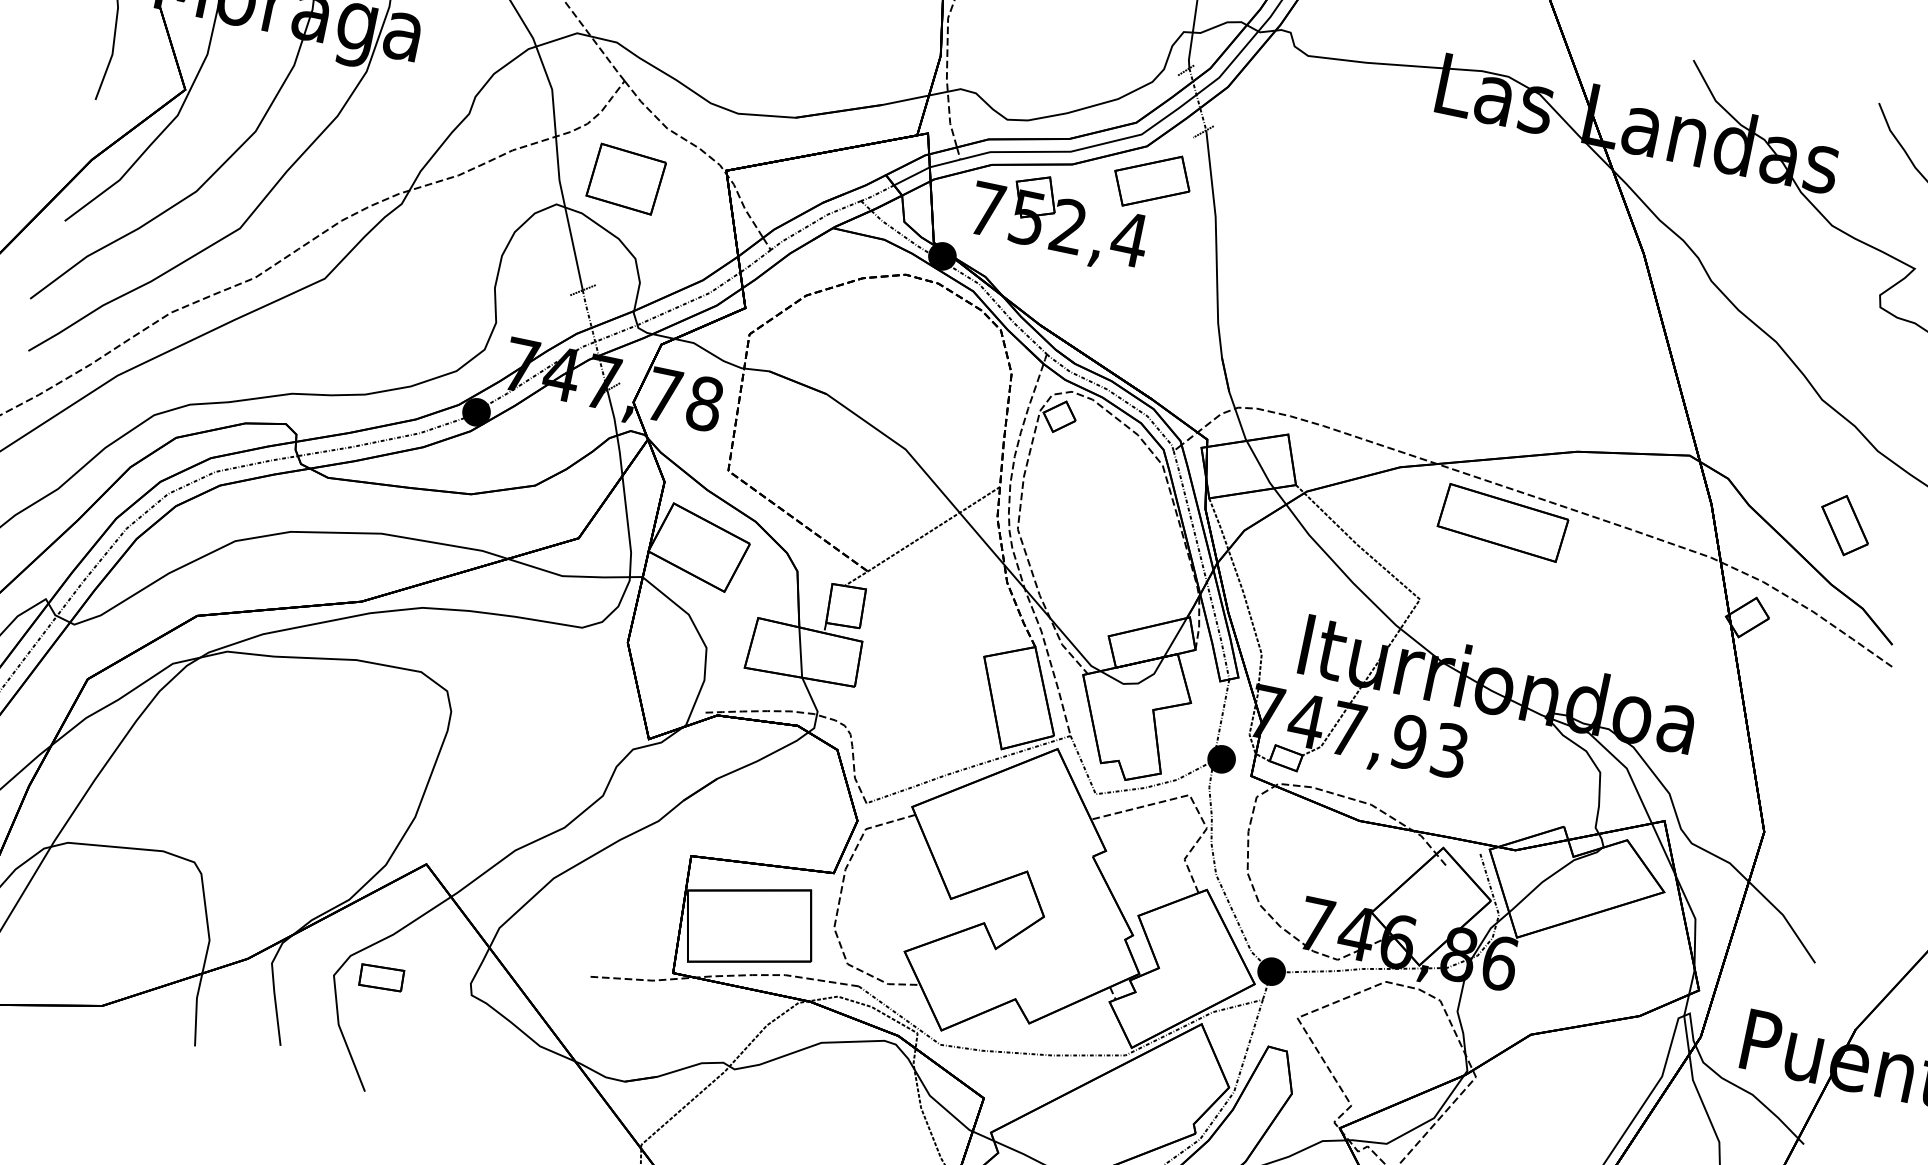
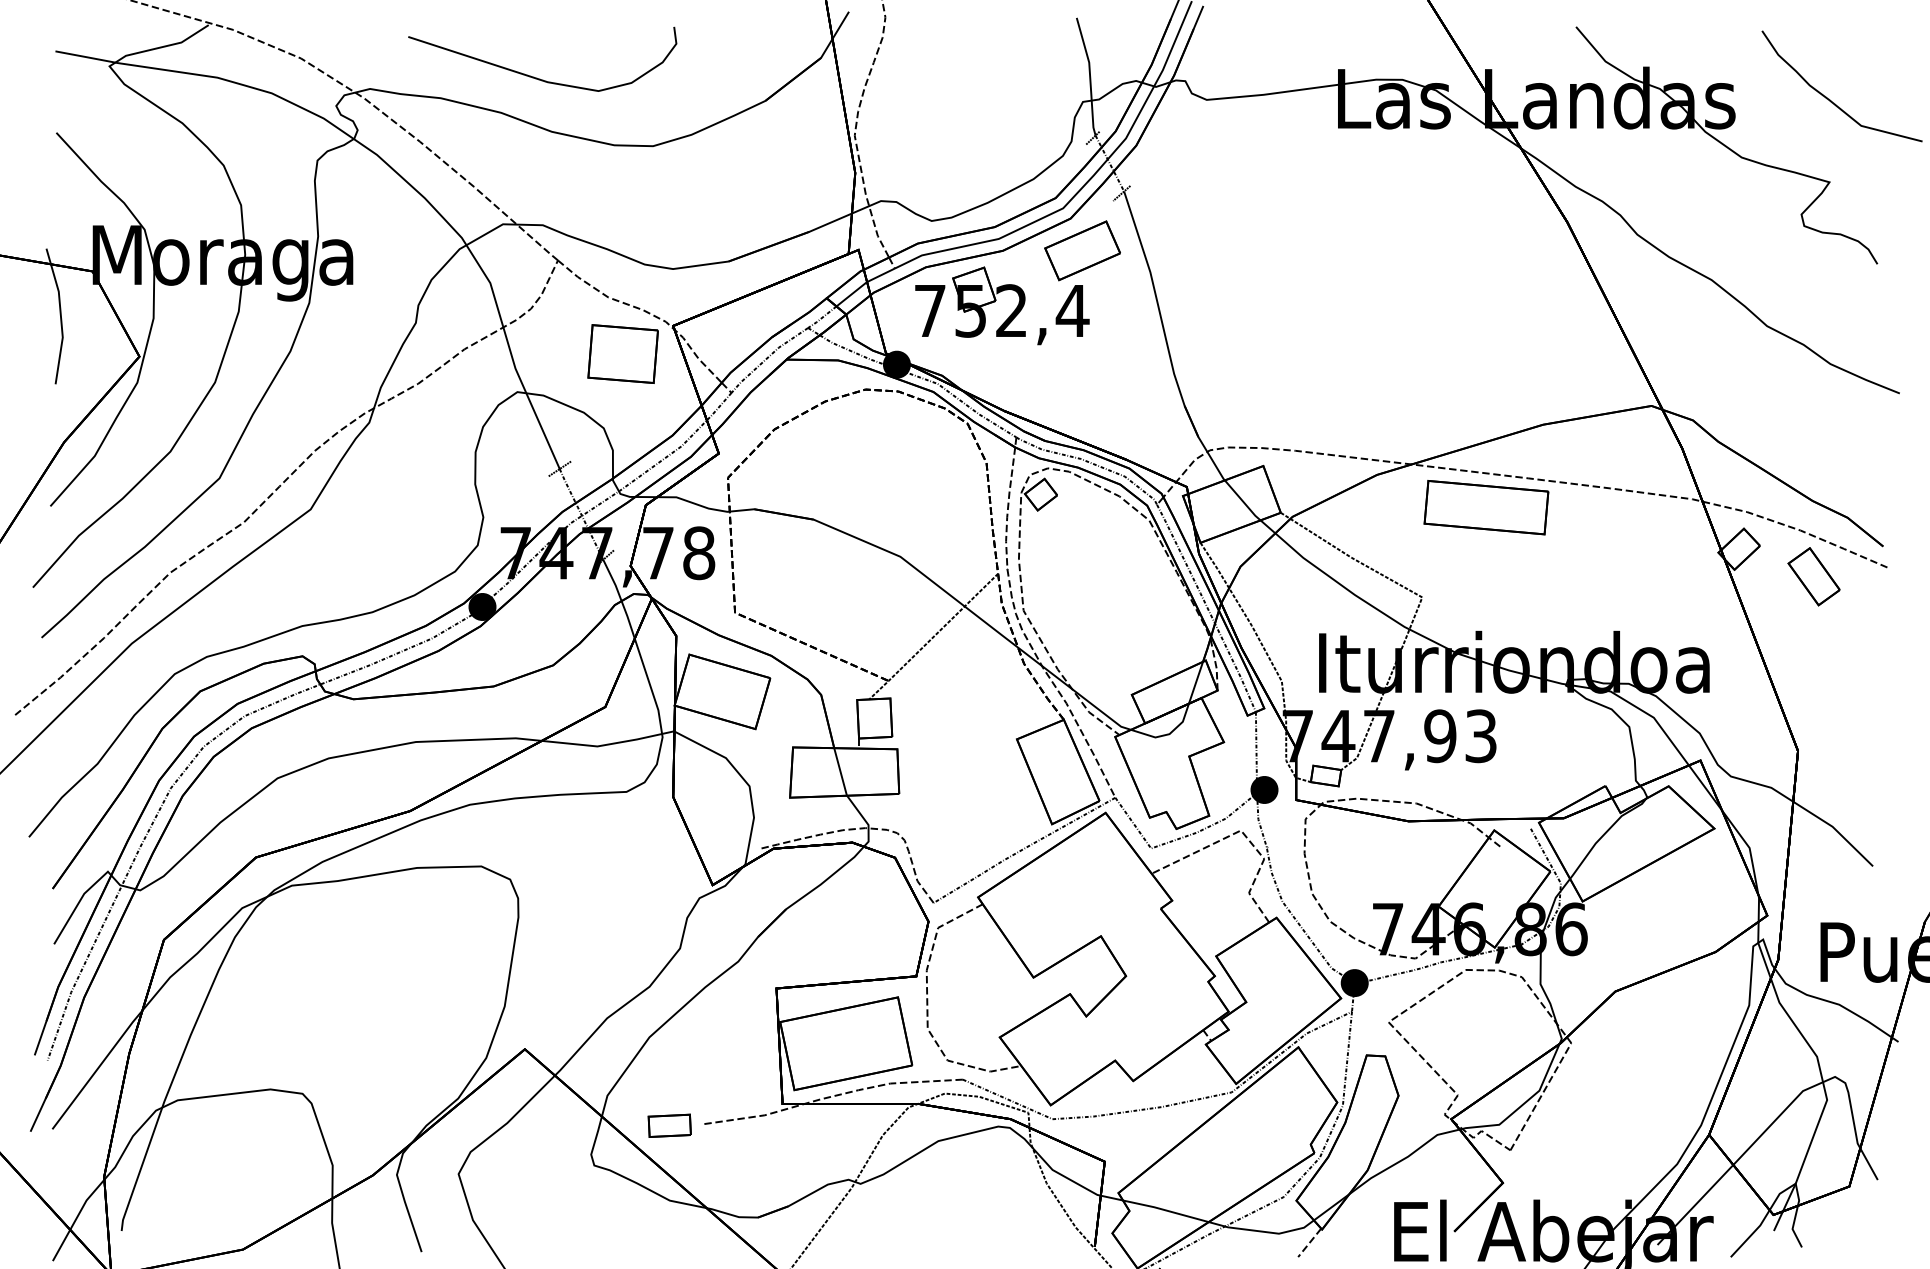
part: (625, 178) -> (622, 353), moved
part: (1844, 525) -> (1813, 576), moved
part: (381, 977) -> (669, 1125), moved

